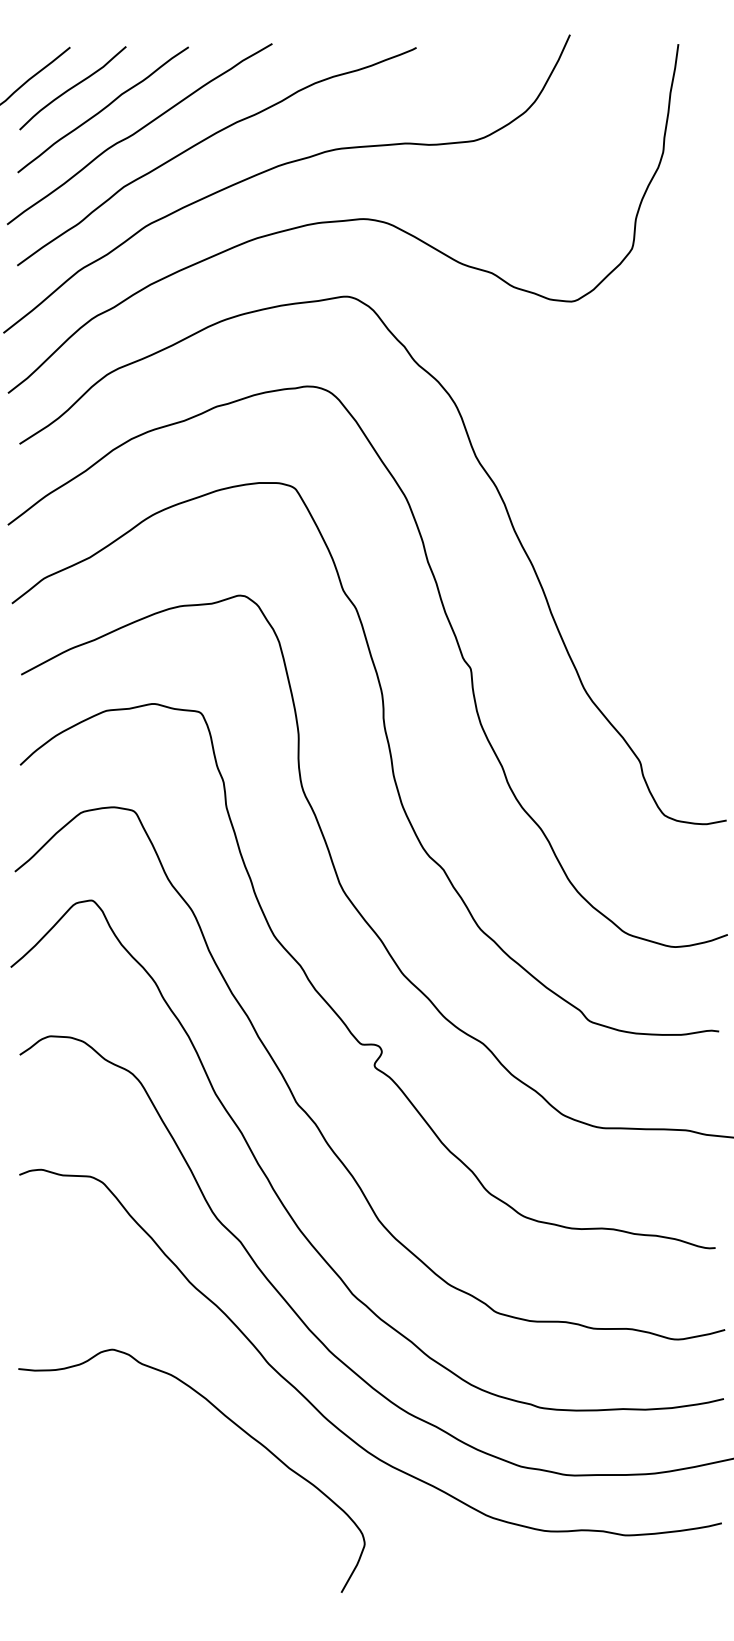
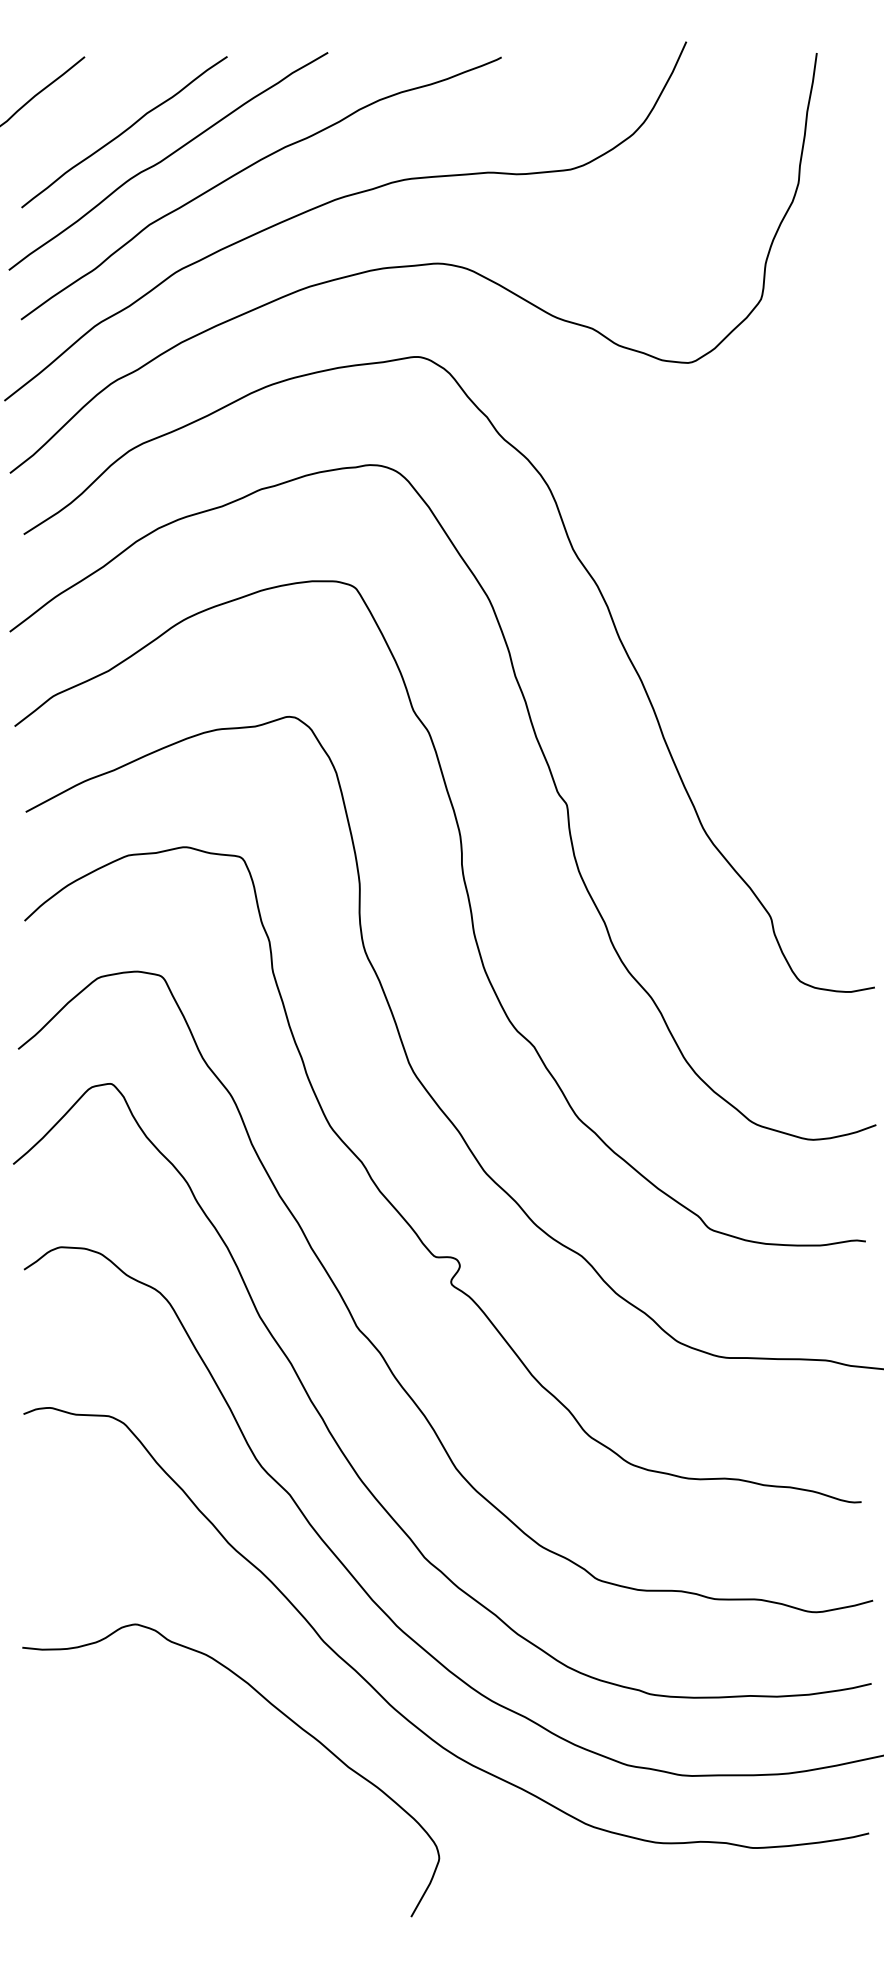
curve: (72, 87) -> (87, 105), removed

